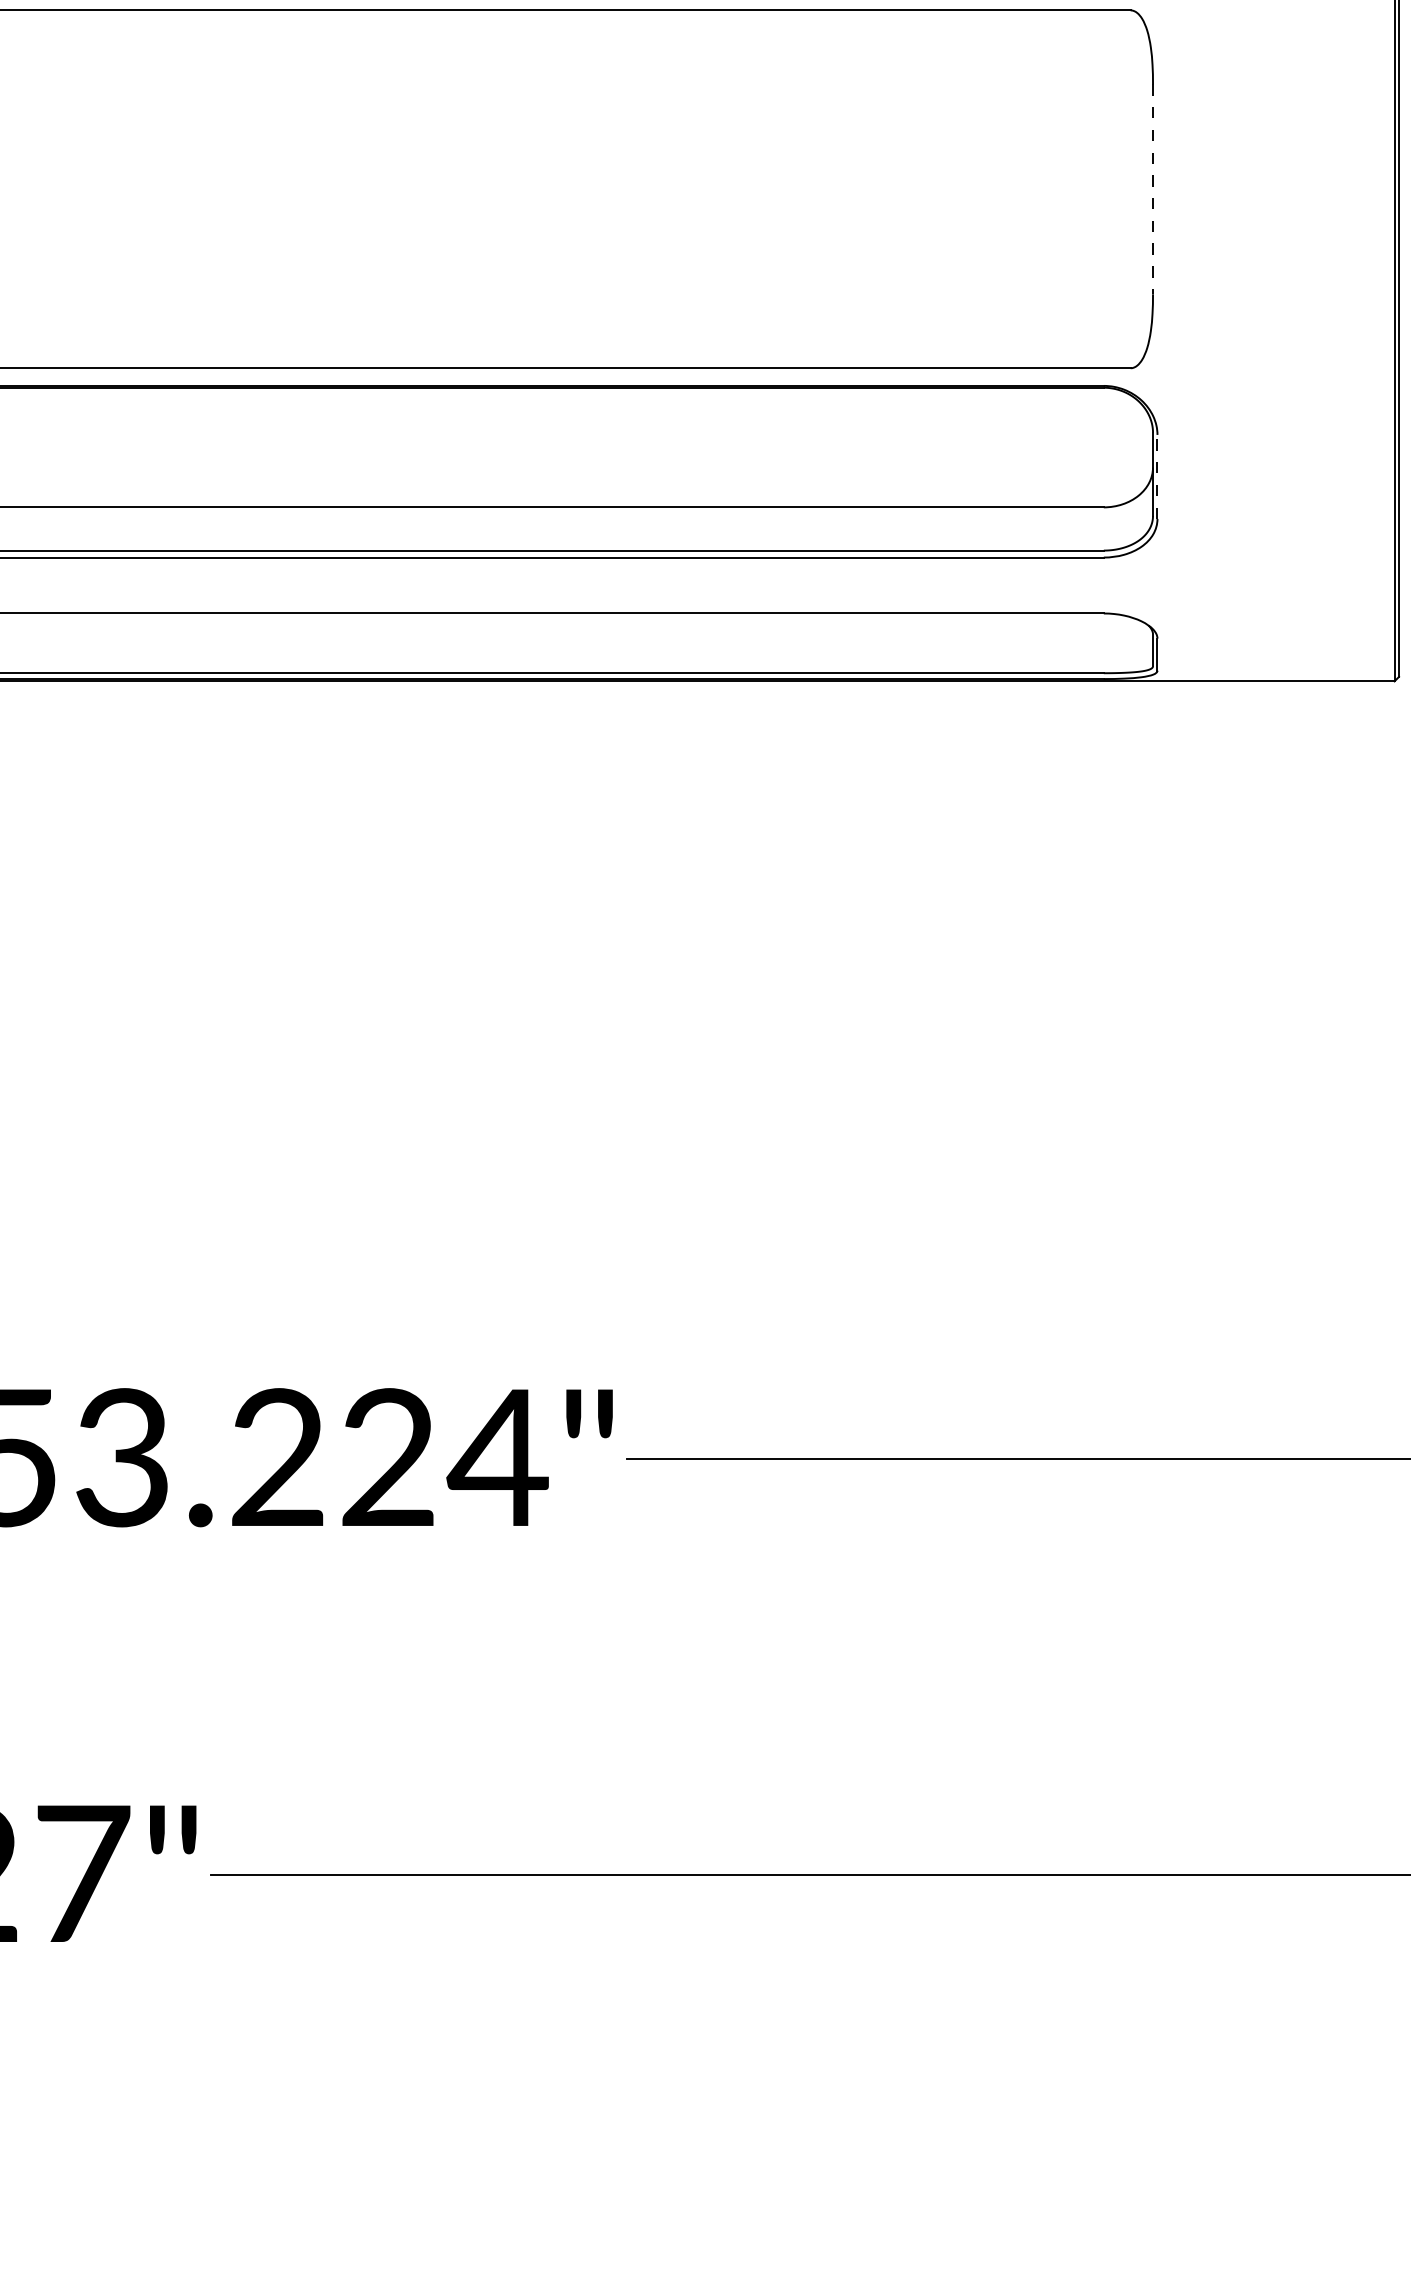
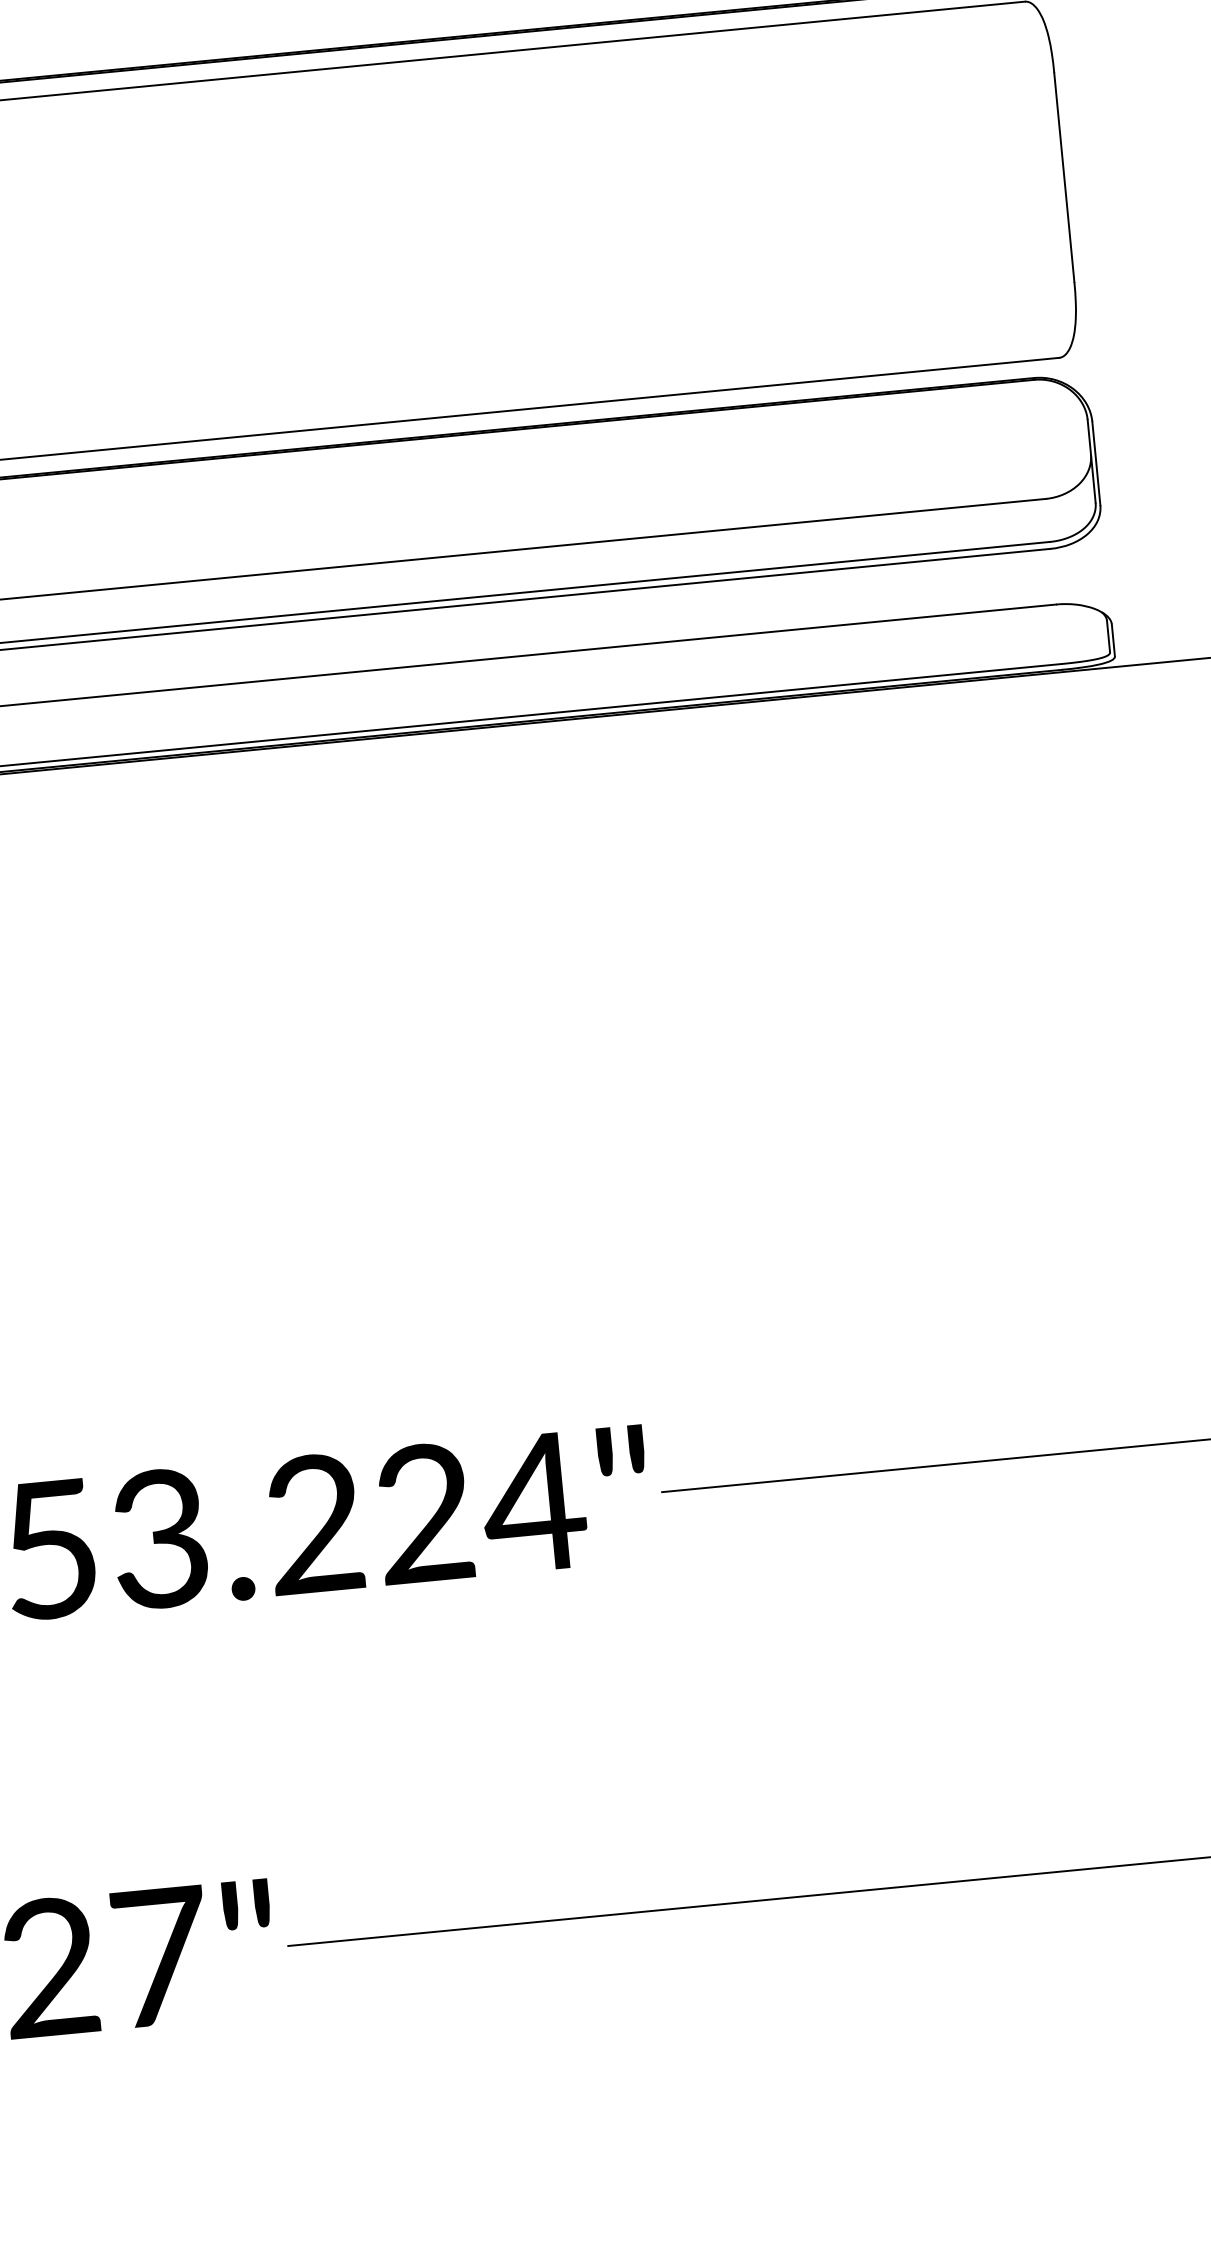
line: (1153, 189) -> (1064, 177), dashed -> solid
line: (1157, 476) -> (1096, 463), dashed -> solid

